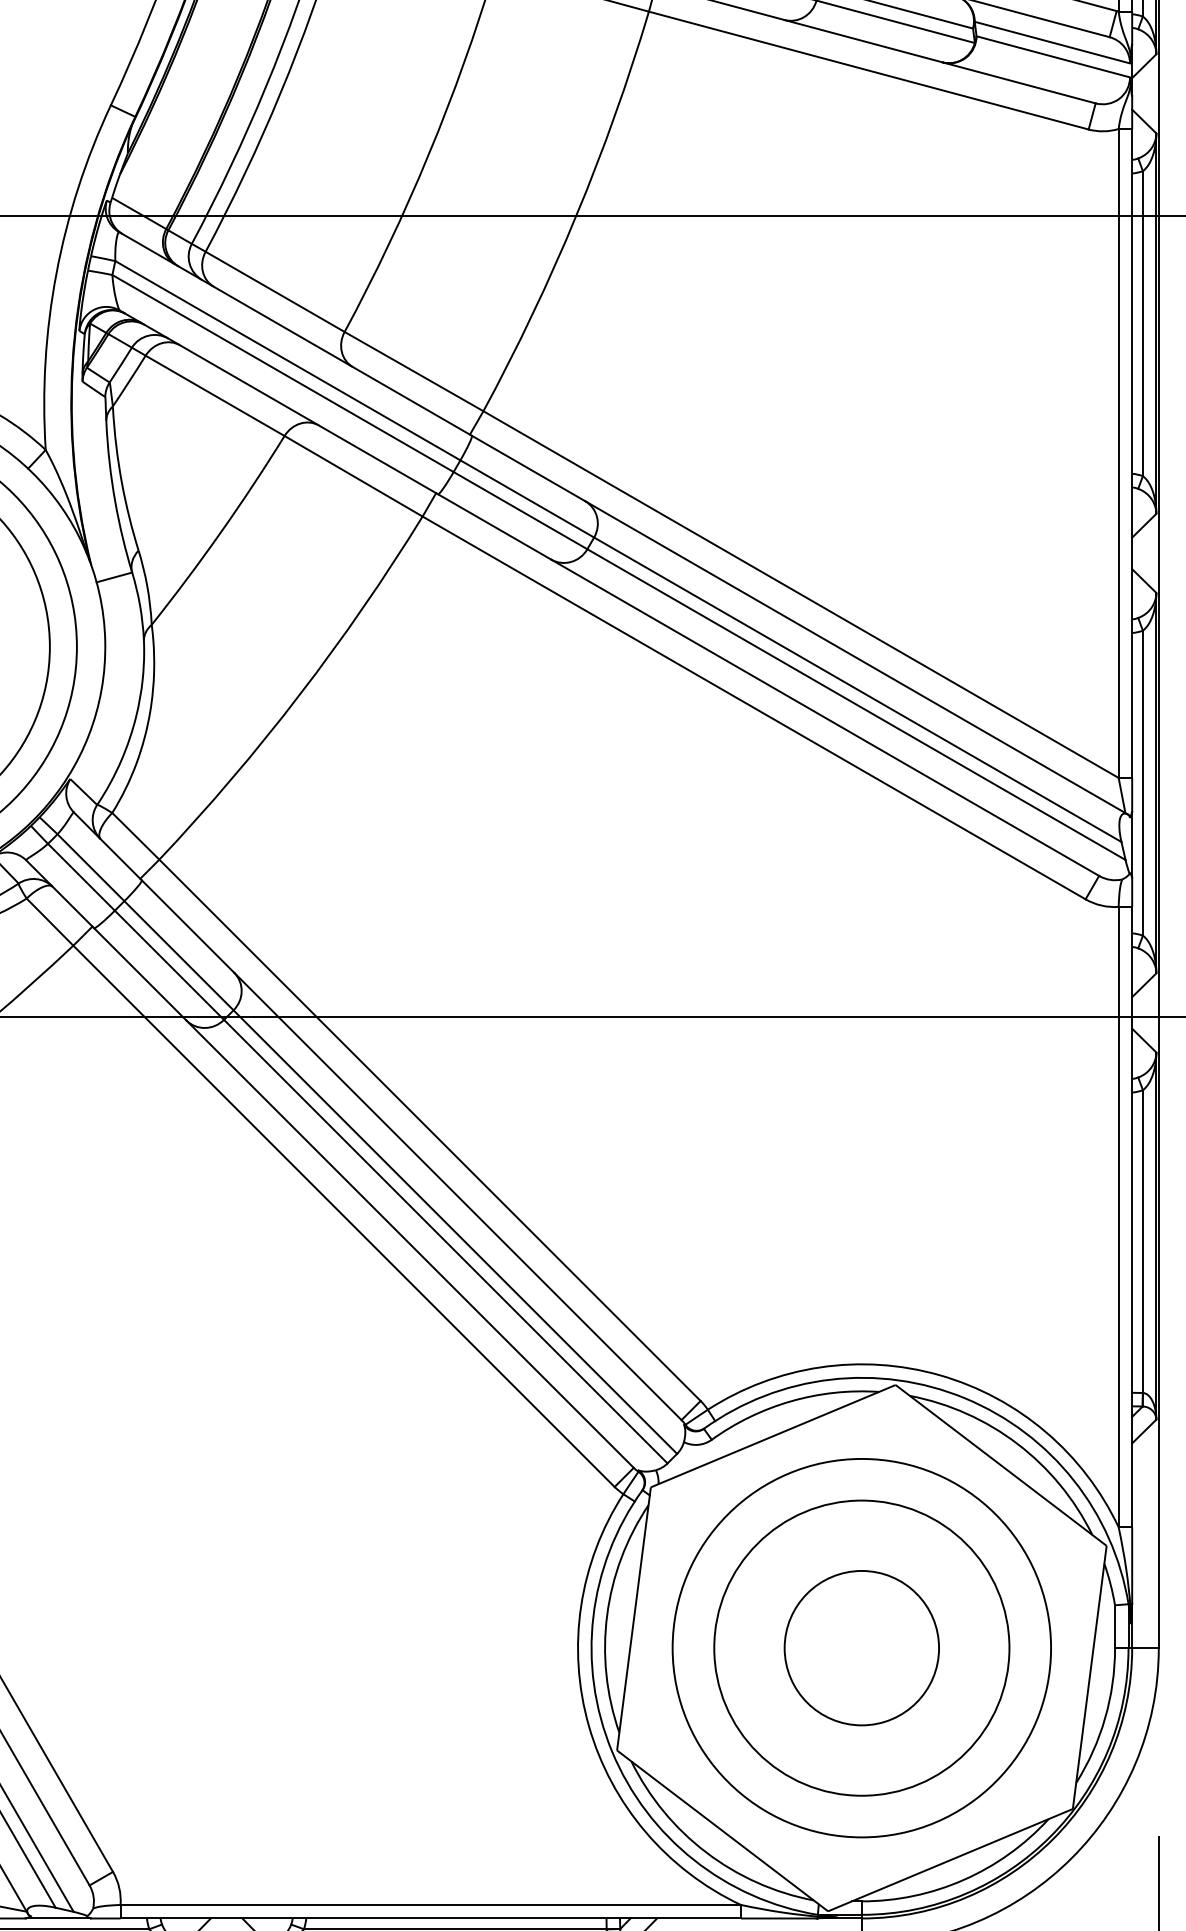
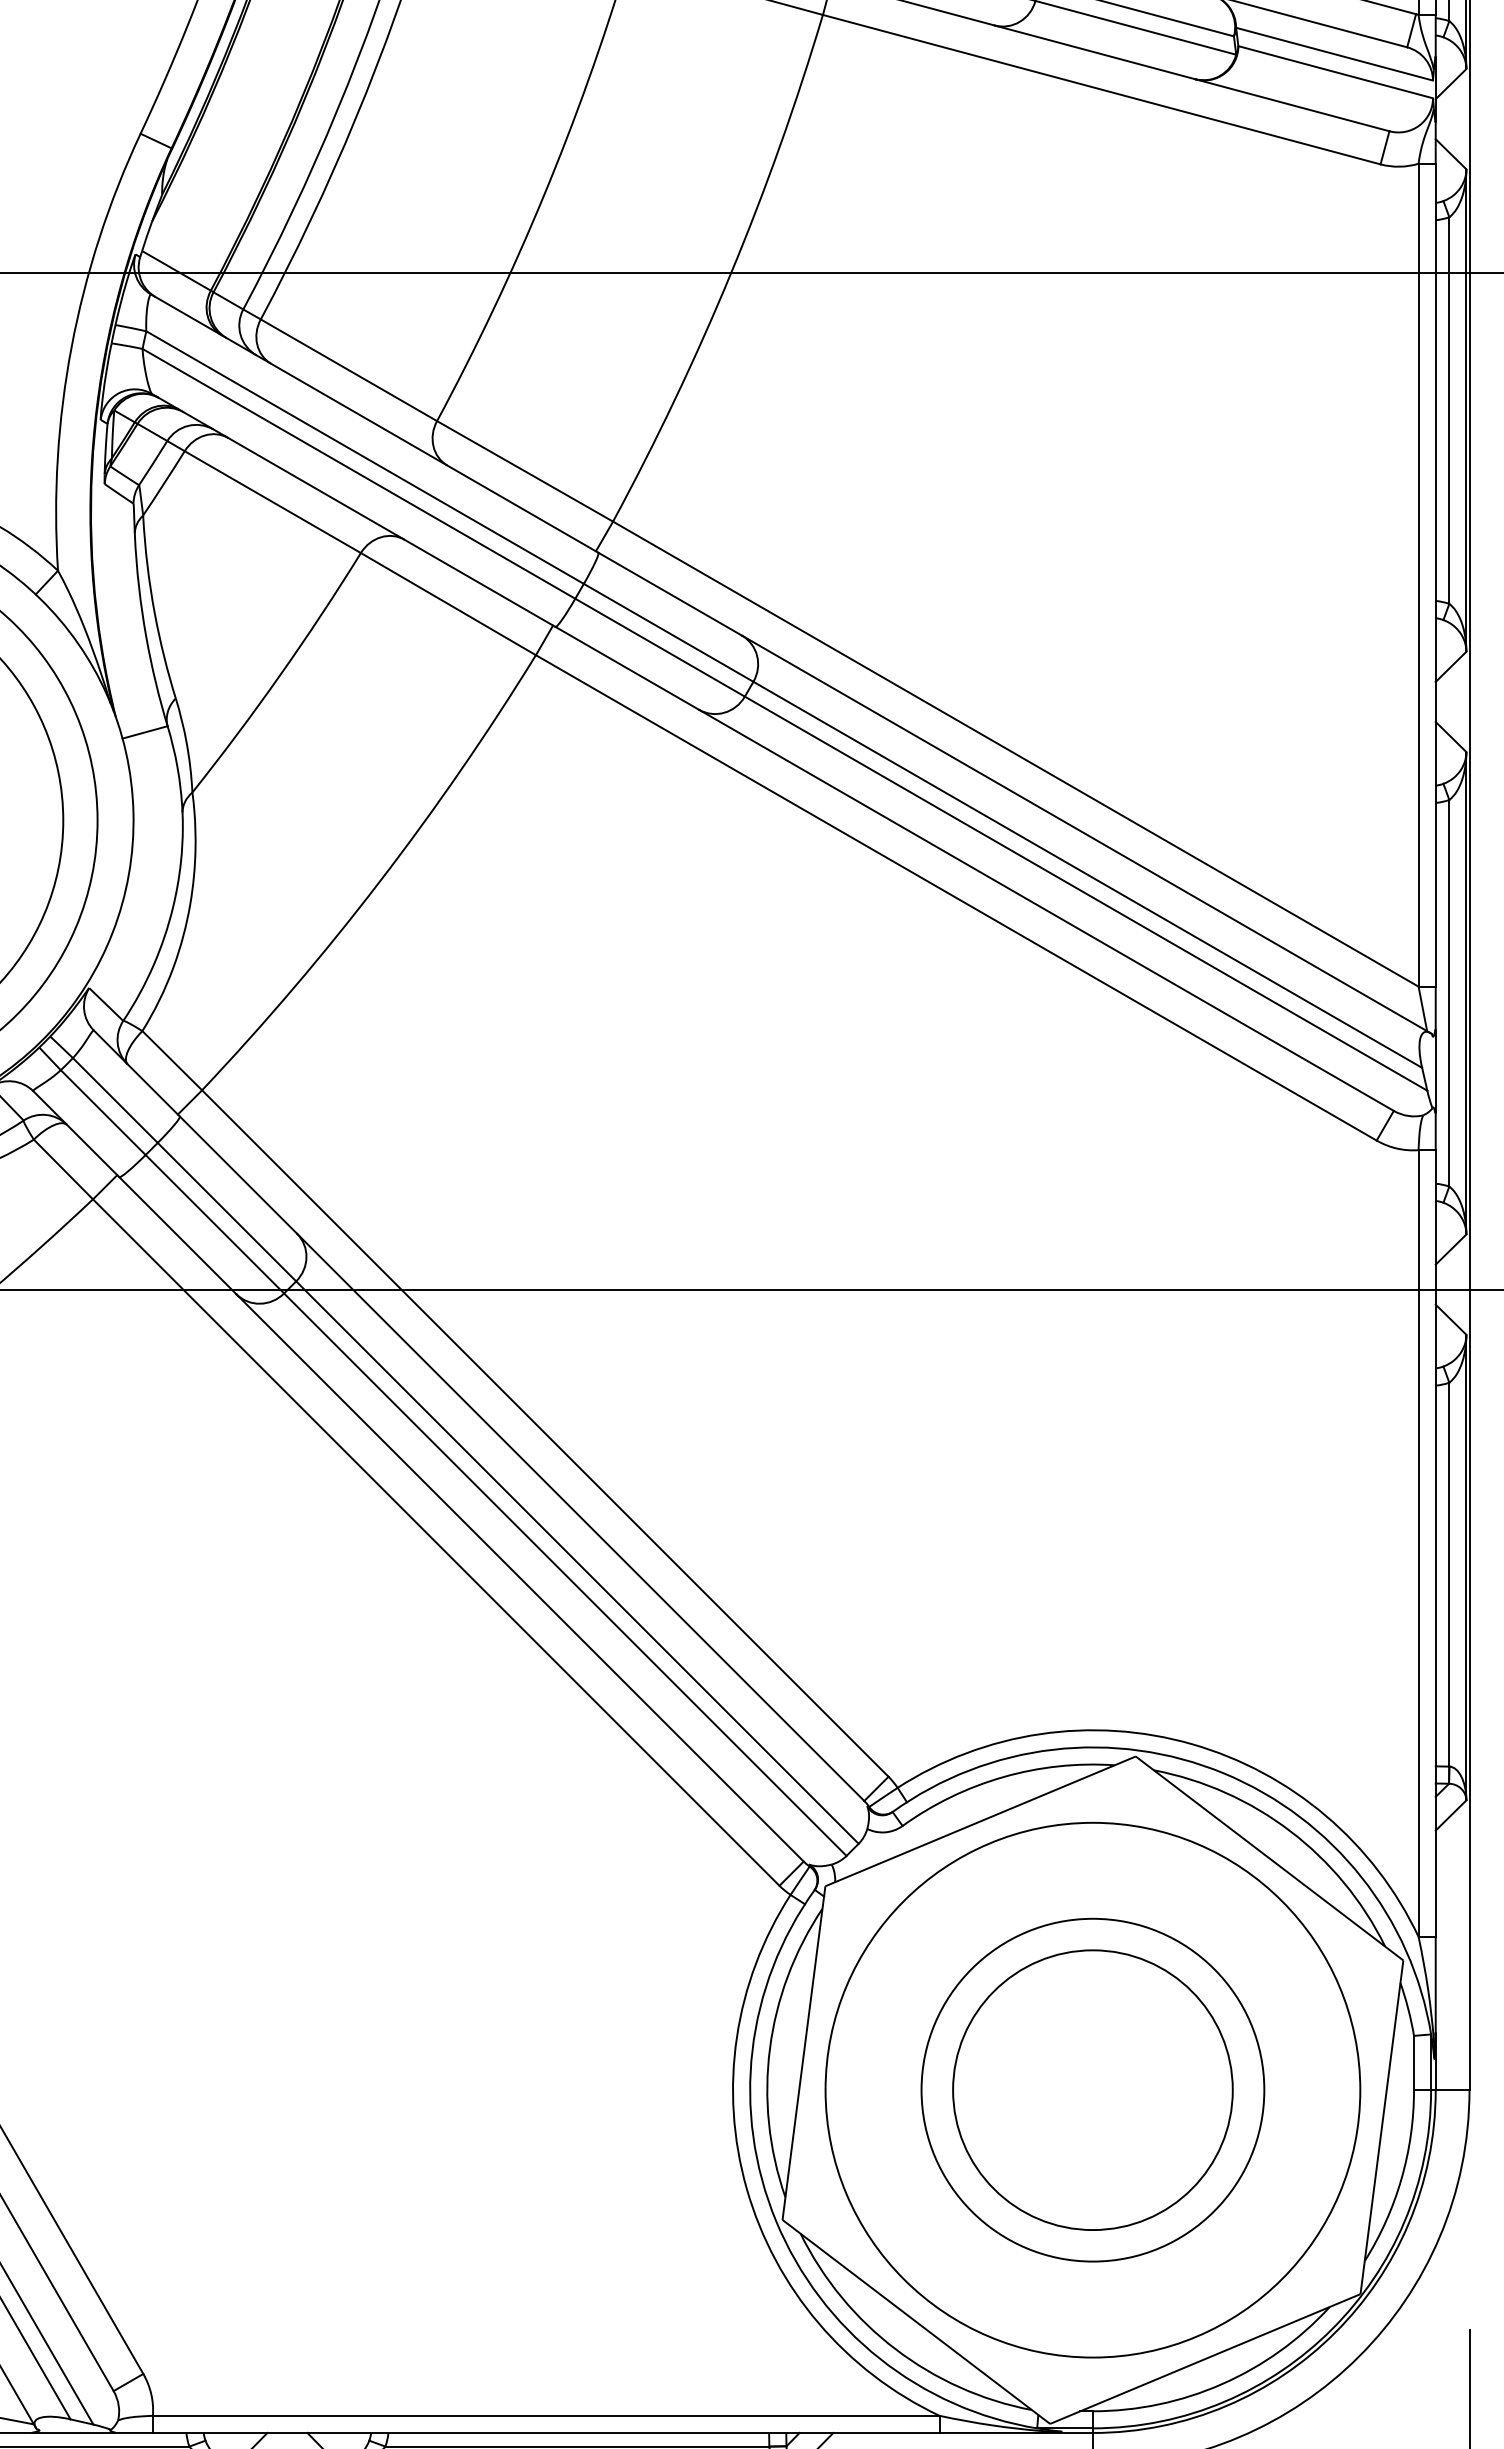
circle: (861, 1647) -> (1092, 2089), size x1.43
circle: (861, 1648) -> (1092, 2090), size x0.71
circle: (861, 1648) -> (1092, 2090), size x1.43

